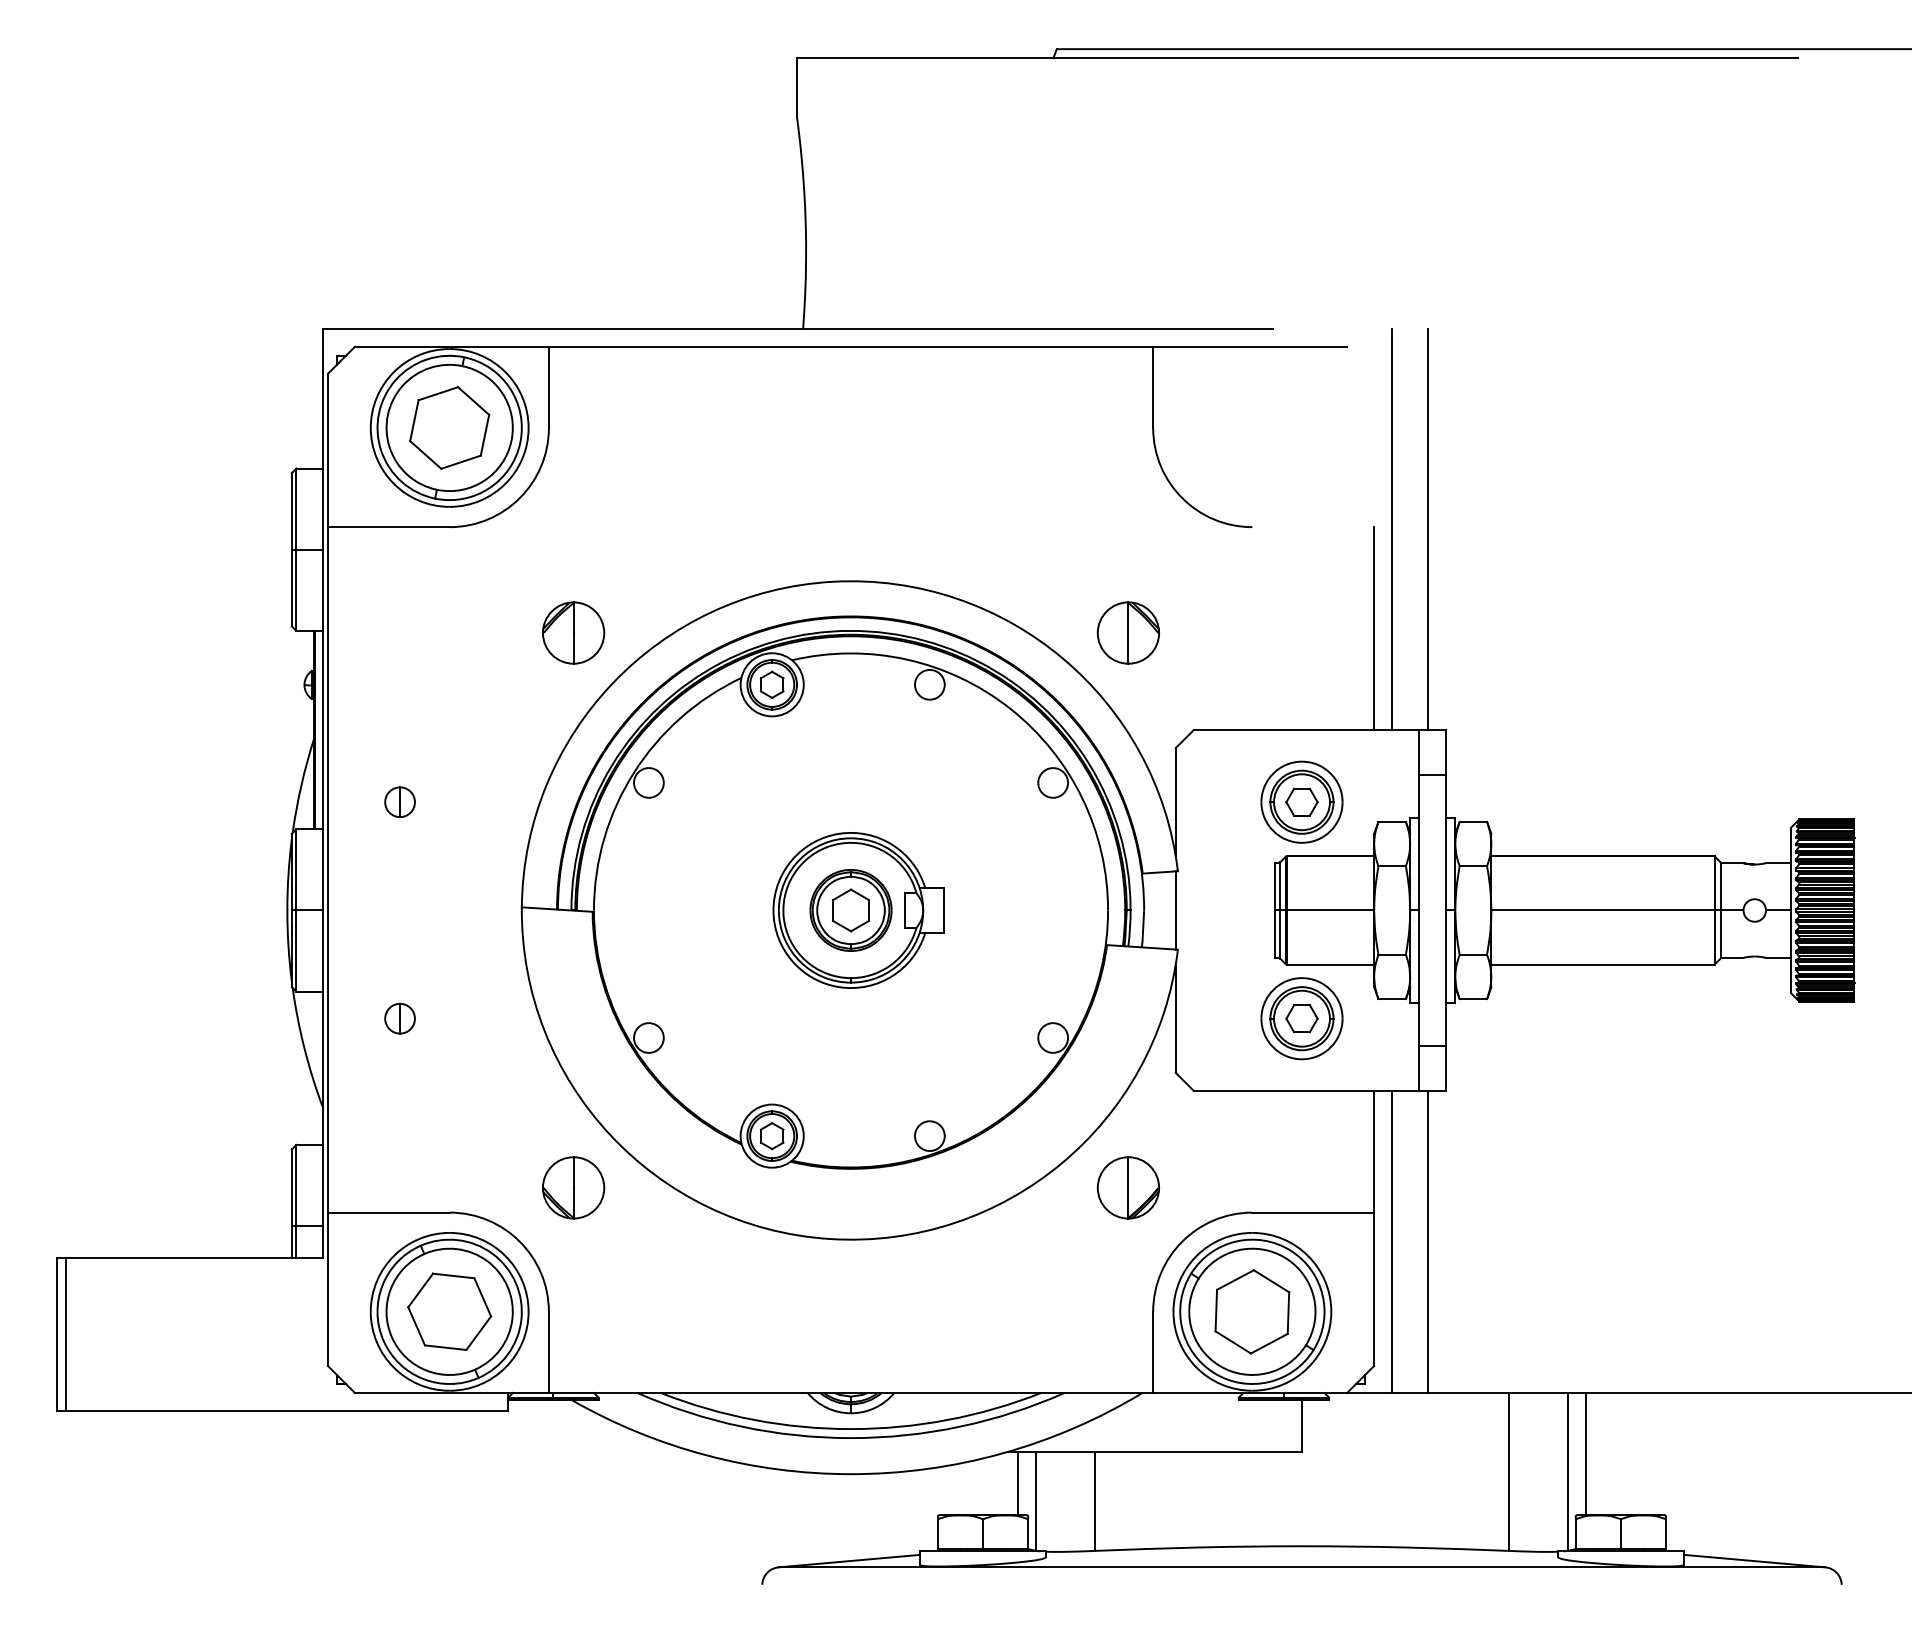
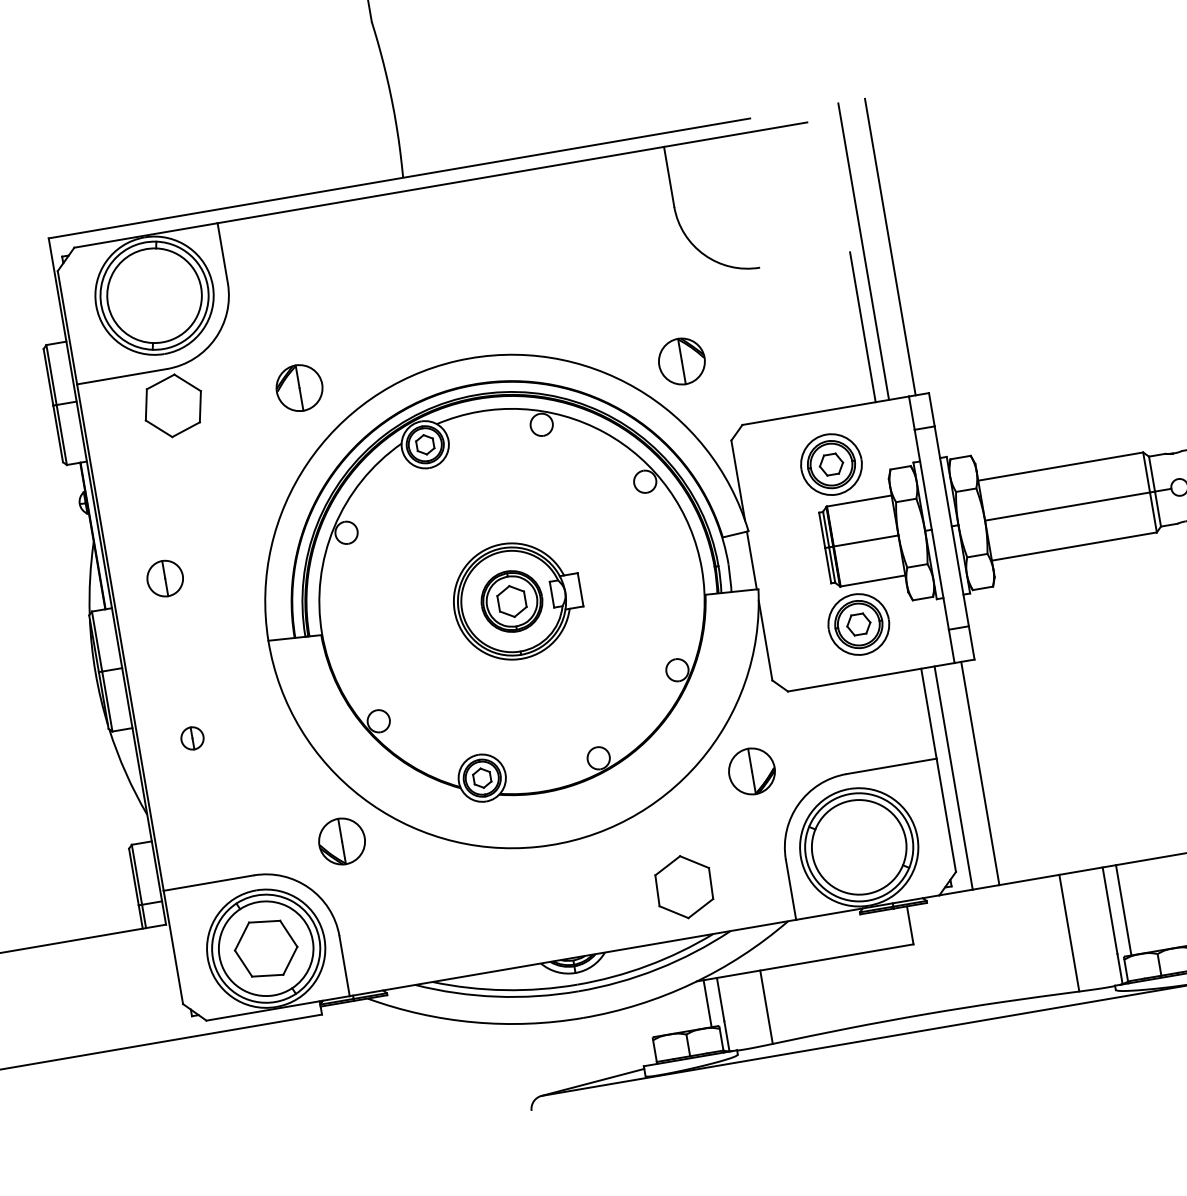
part: (449, 427) -> (173, 405), moved
part: (573, 632) -> (299, 387), moved
part: (399, 801) -> (164, 578), size x1.6
part: (1252, 1311) -> (684, 886), moved

